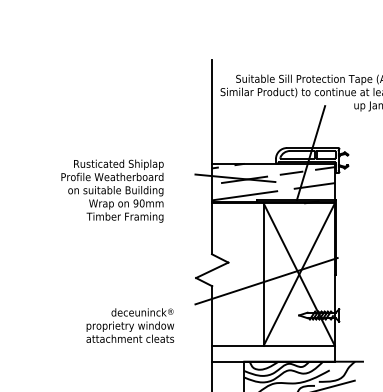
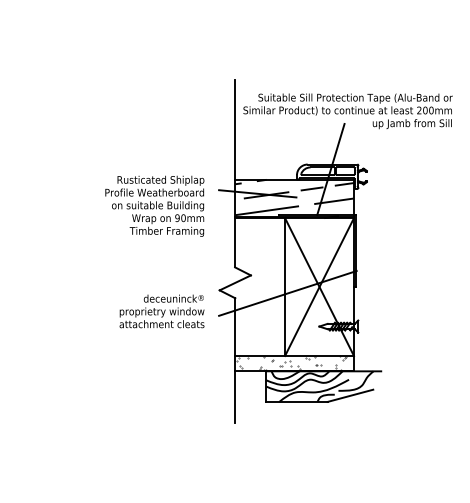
text: (112, 190) -> (154, 205), moved
text: (129, 325) -> (161, 311), moved
hatch: (270, 353) -> (291, 363), added

